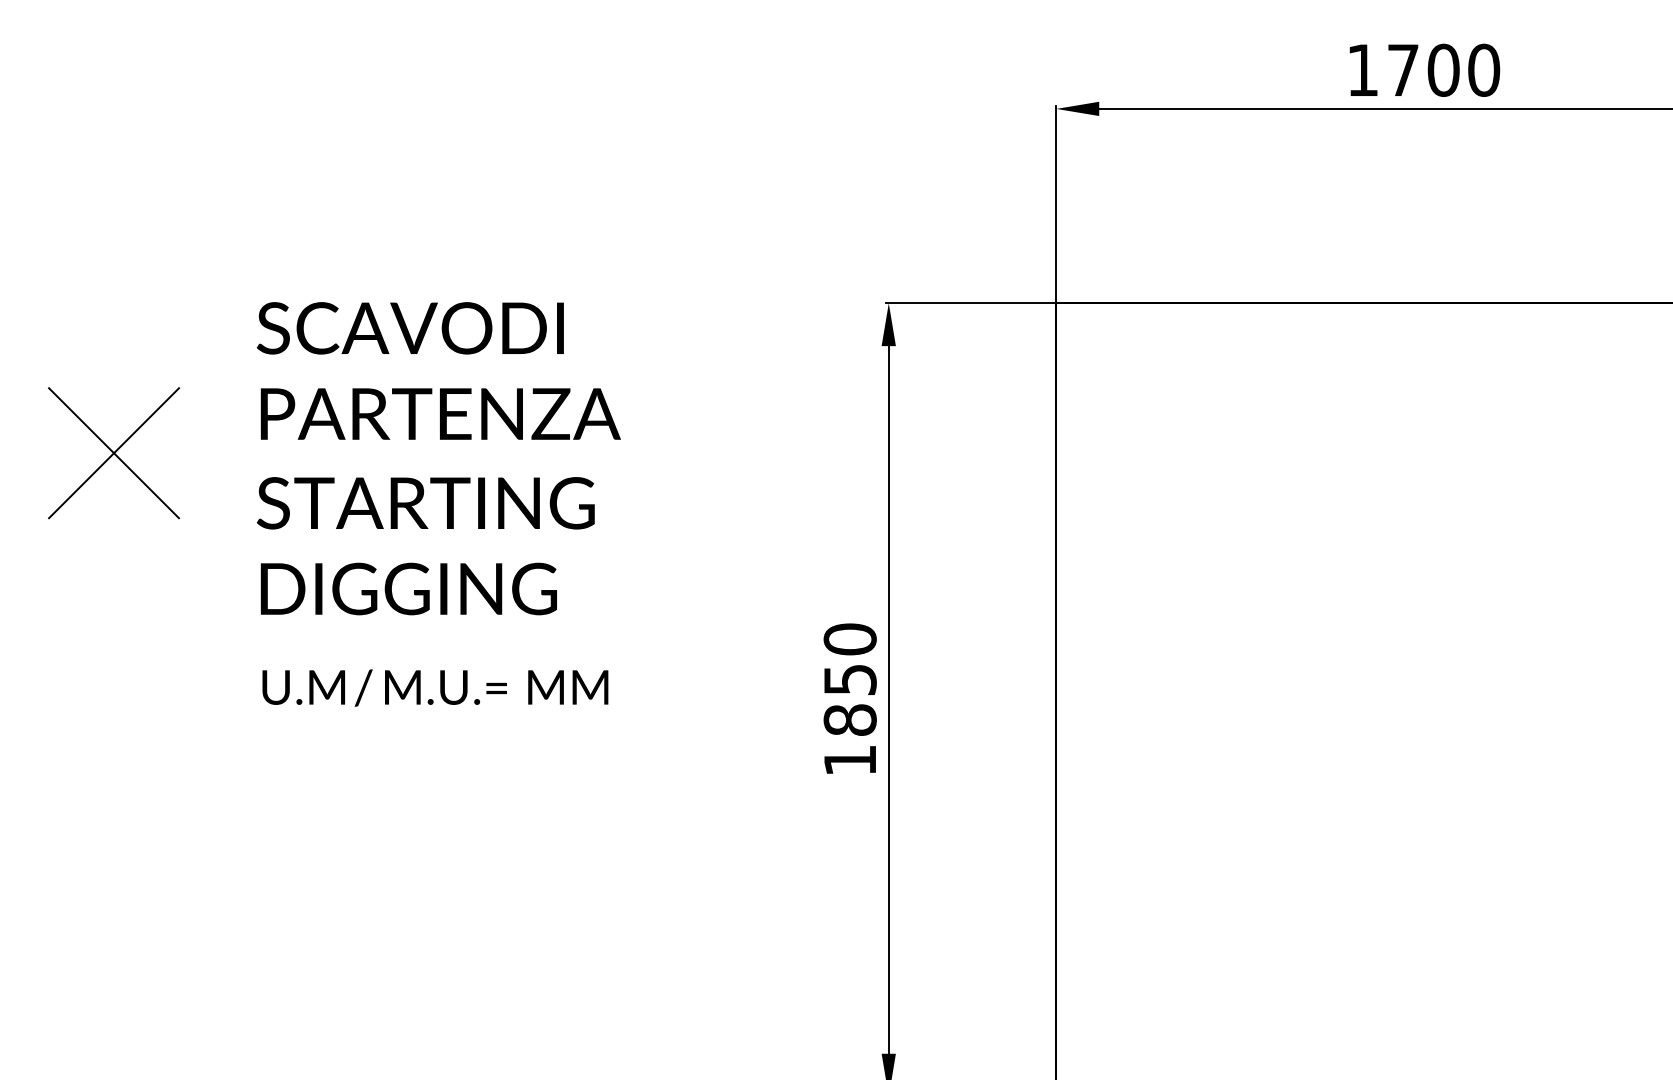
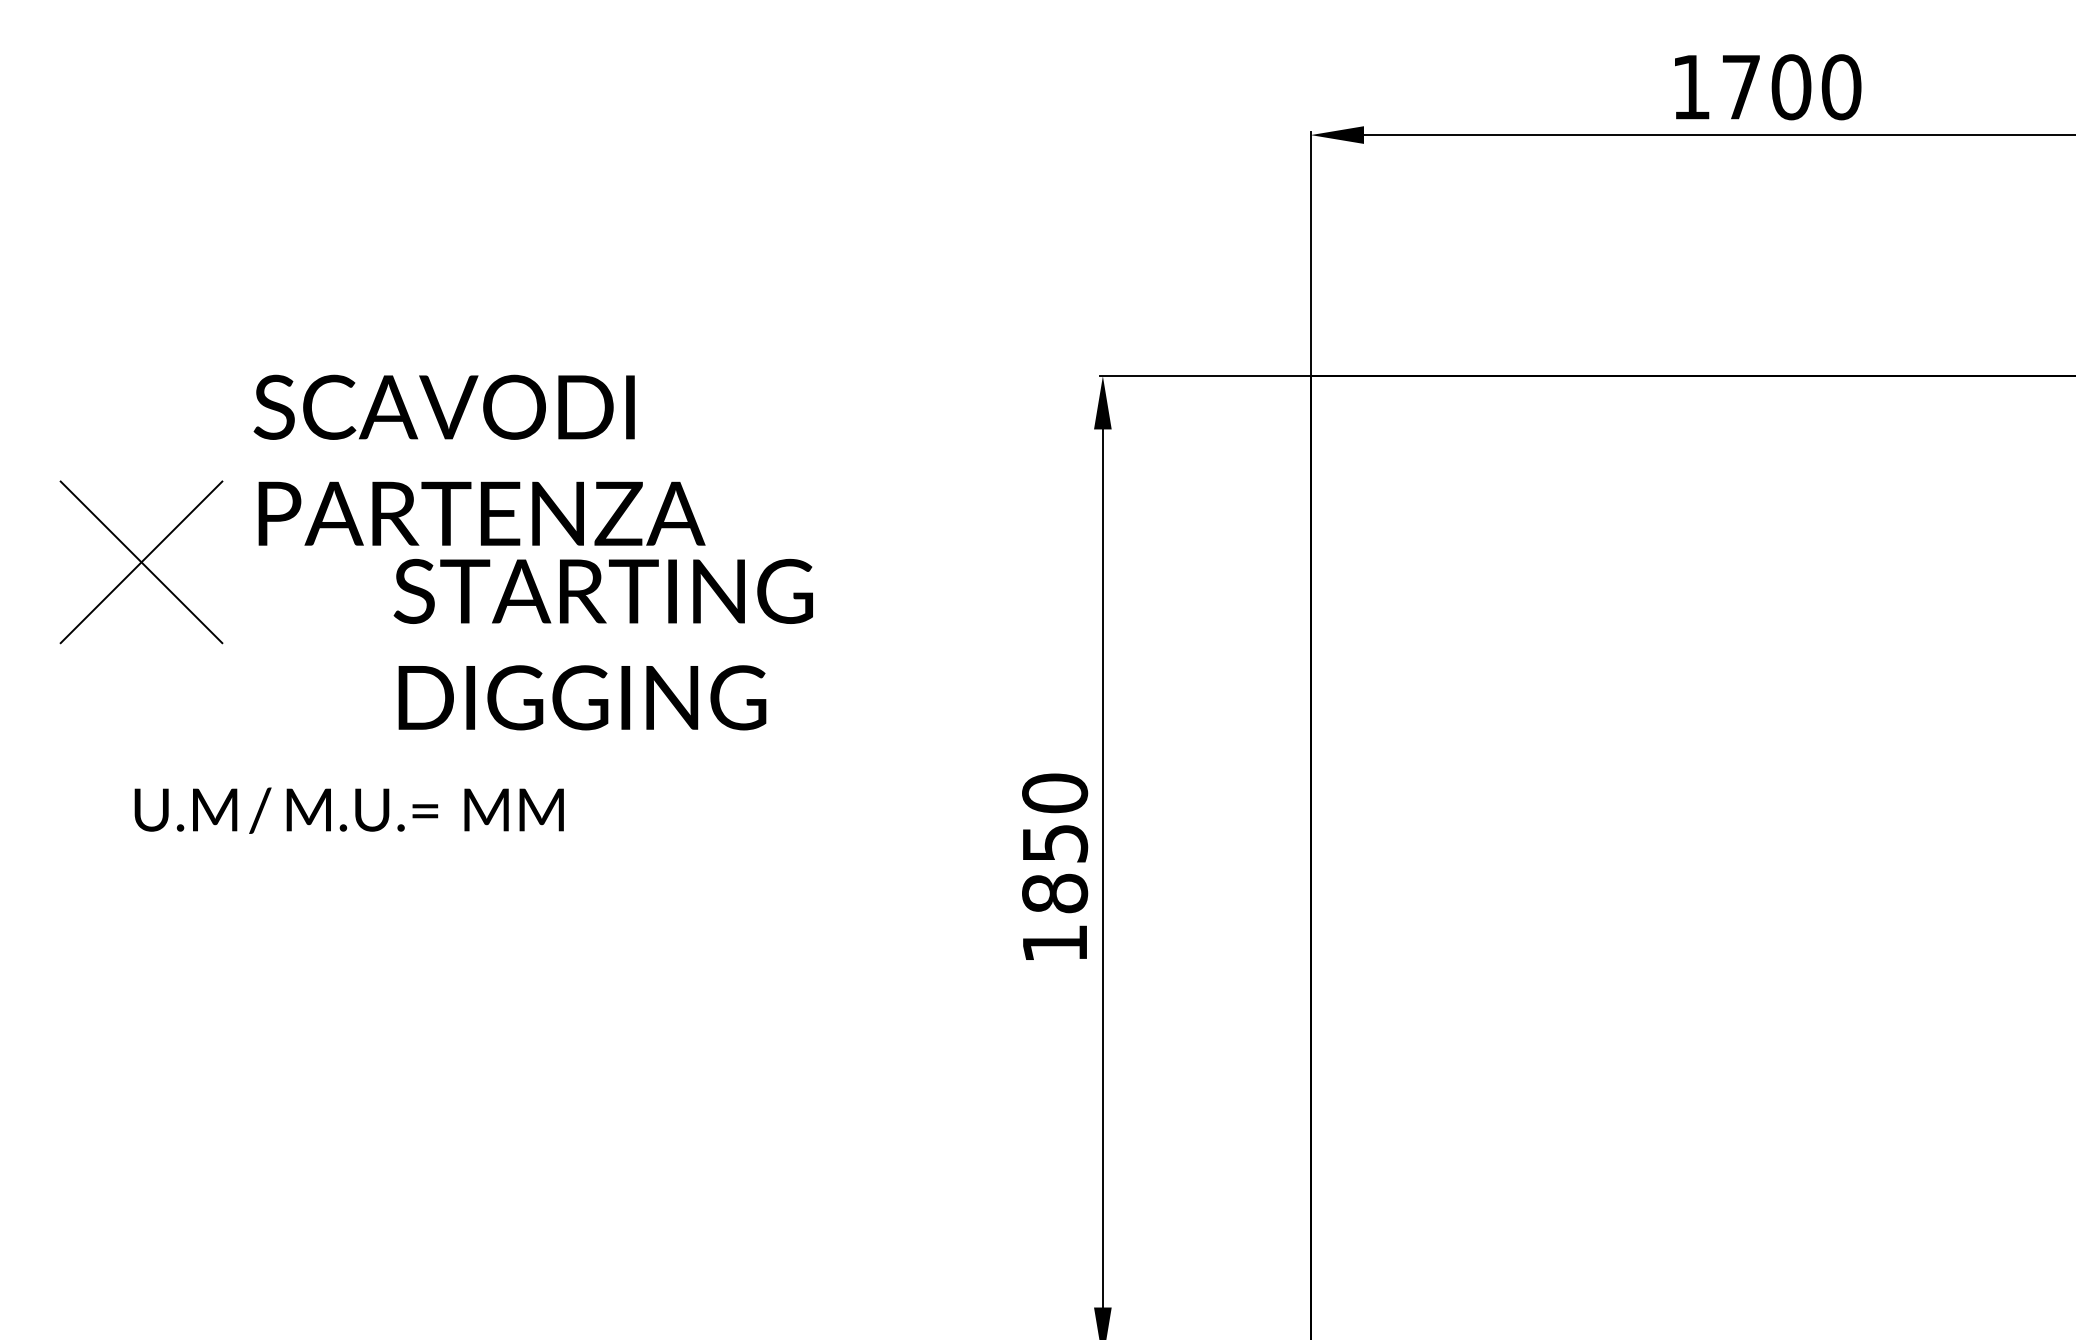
text: (438, 370) -> (479, 459), moved
text: (425, 546) -> (602, 644), moved
text: (434, 687) -> (348, 810), moved

